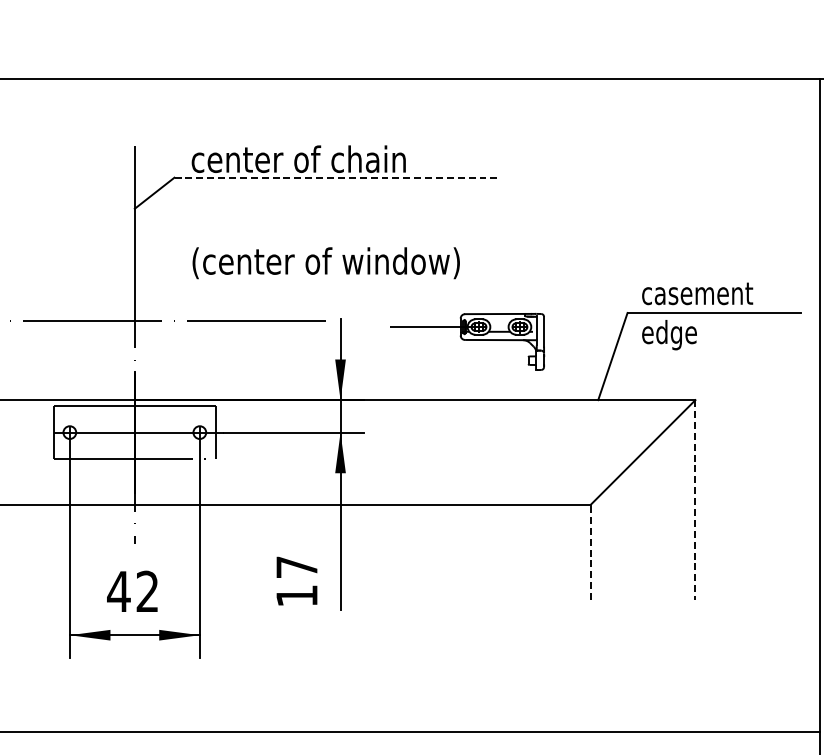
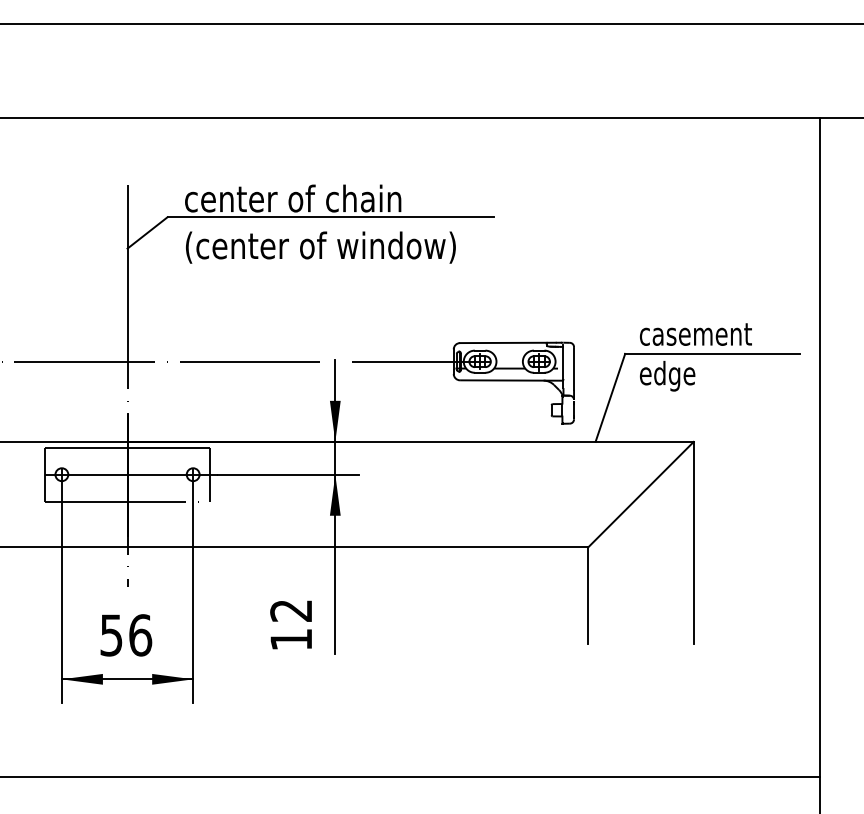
line: (335, 177) -> (330, 217), dashed -> solid
text: (325, 263) -> (320, 247), moved
part: (467, 341) -> (463, 382), size x1.43
line: (695, 499) -> (693, 542), dashed -> solid
line: (591, 552) -> (588, 595), dashed -> solid
text: (296, 567) -> (290, 610), 17 -> 12
text: (132, 591) -> (125, 635), 42 -> 56

